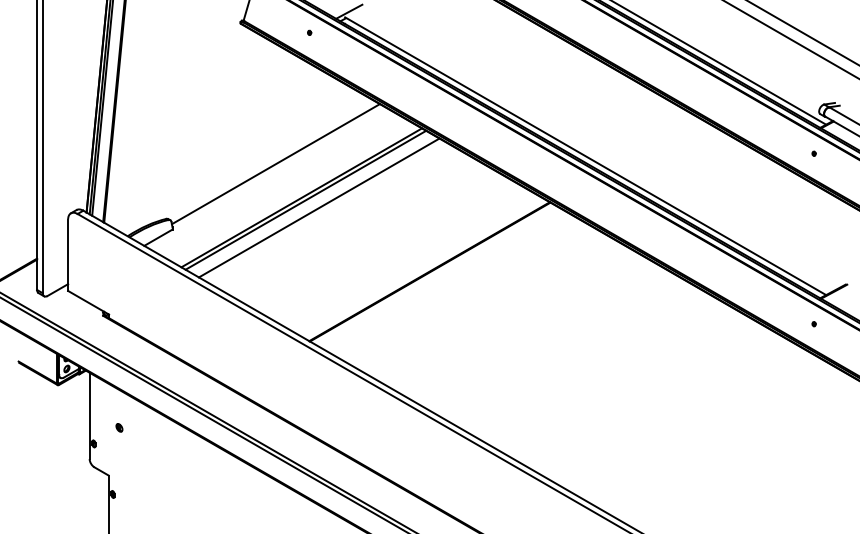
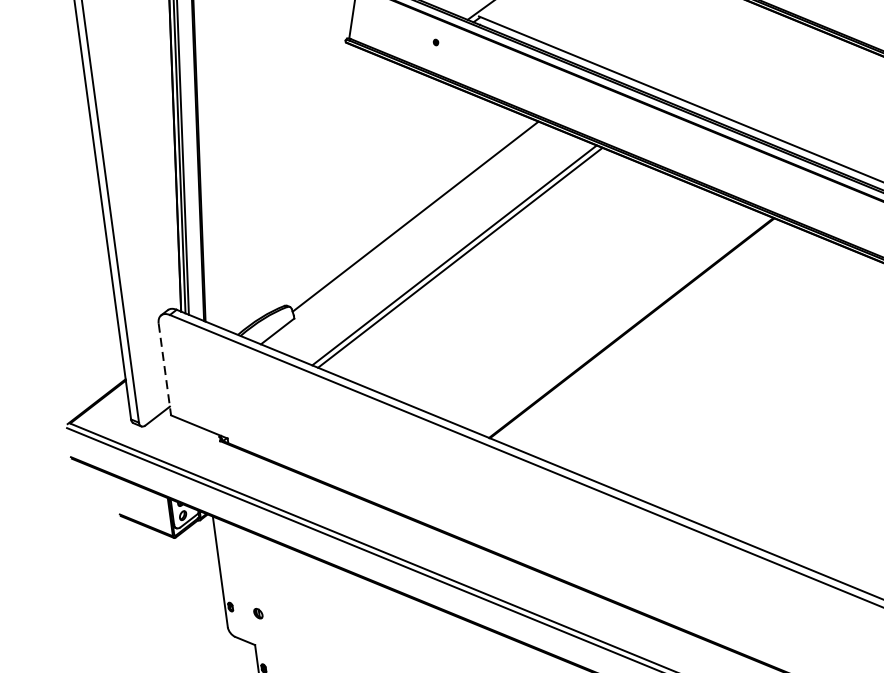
line: (318, 207) -> (477, 264), removed
line: (68, 255) -> (165, 369), solid -> dashed
part: (119, 427) -> (258, 613), moved

